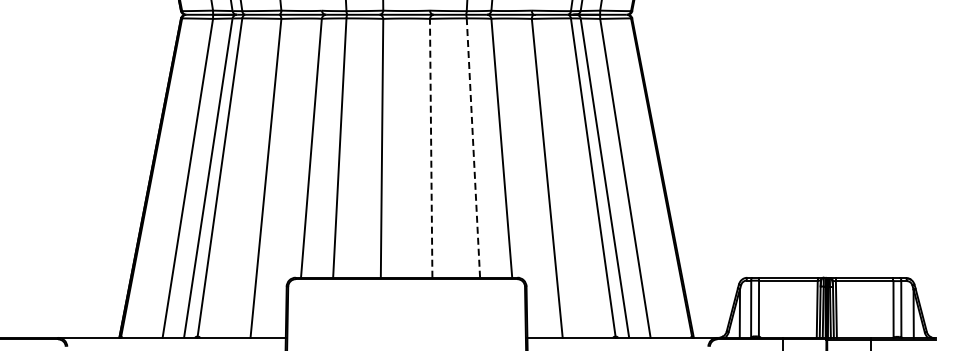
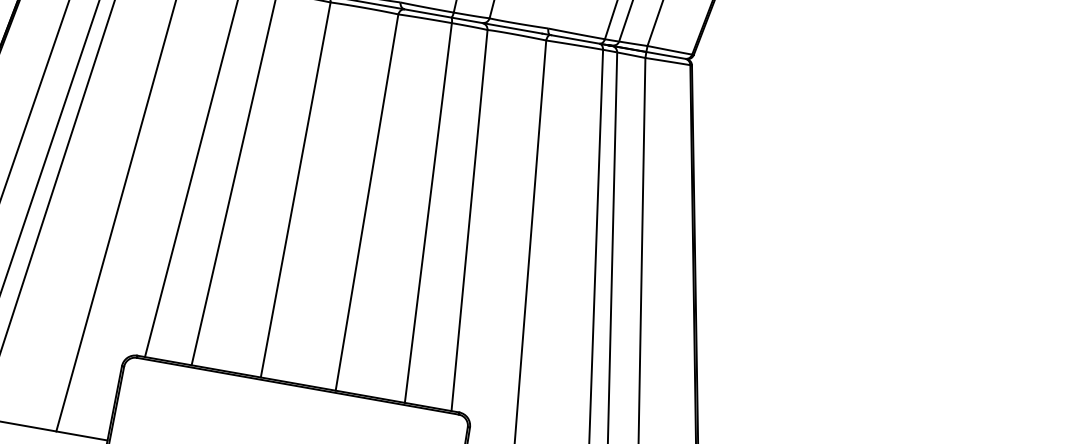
line: (431, 147) -> (367, 201), dashed -> solid
line: (473, 148) -> (428, 213), dashed -> solid

